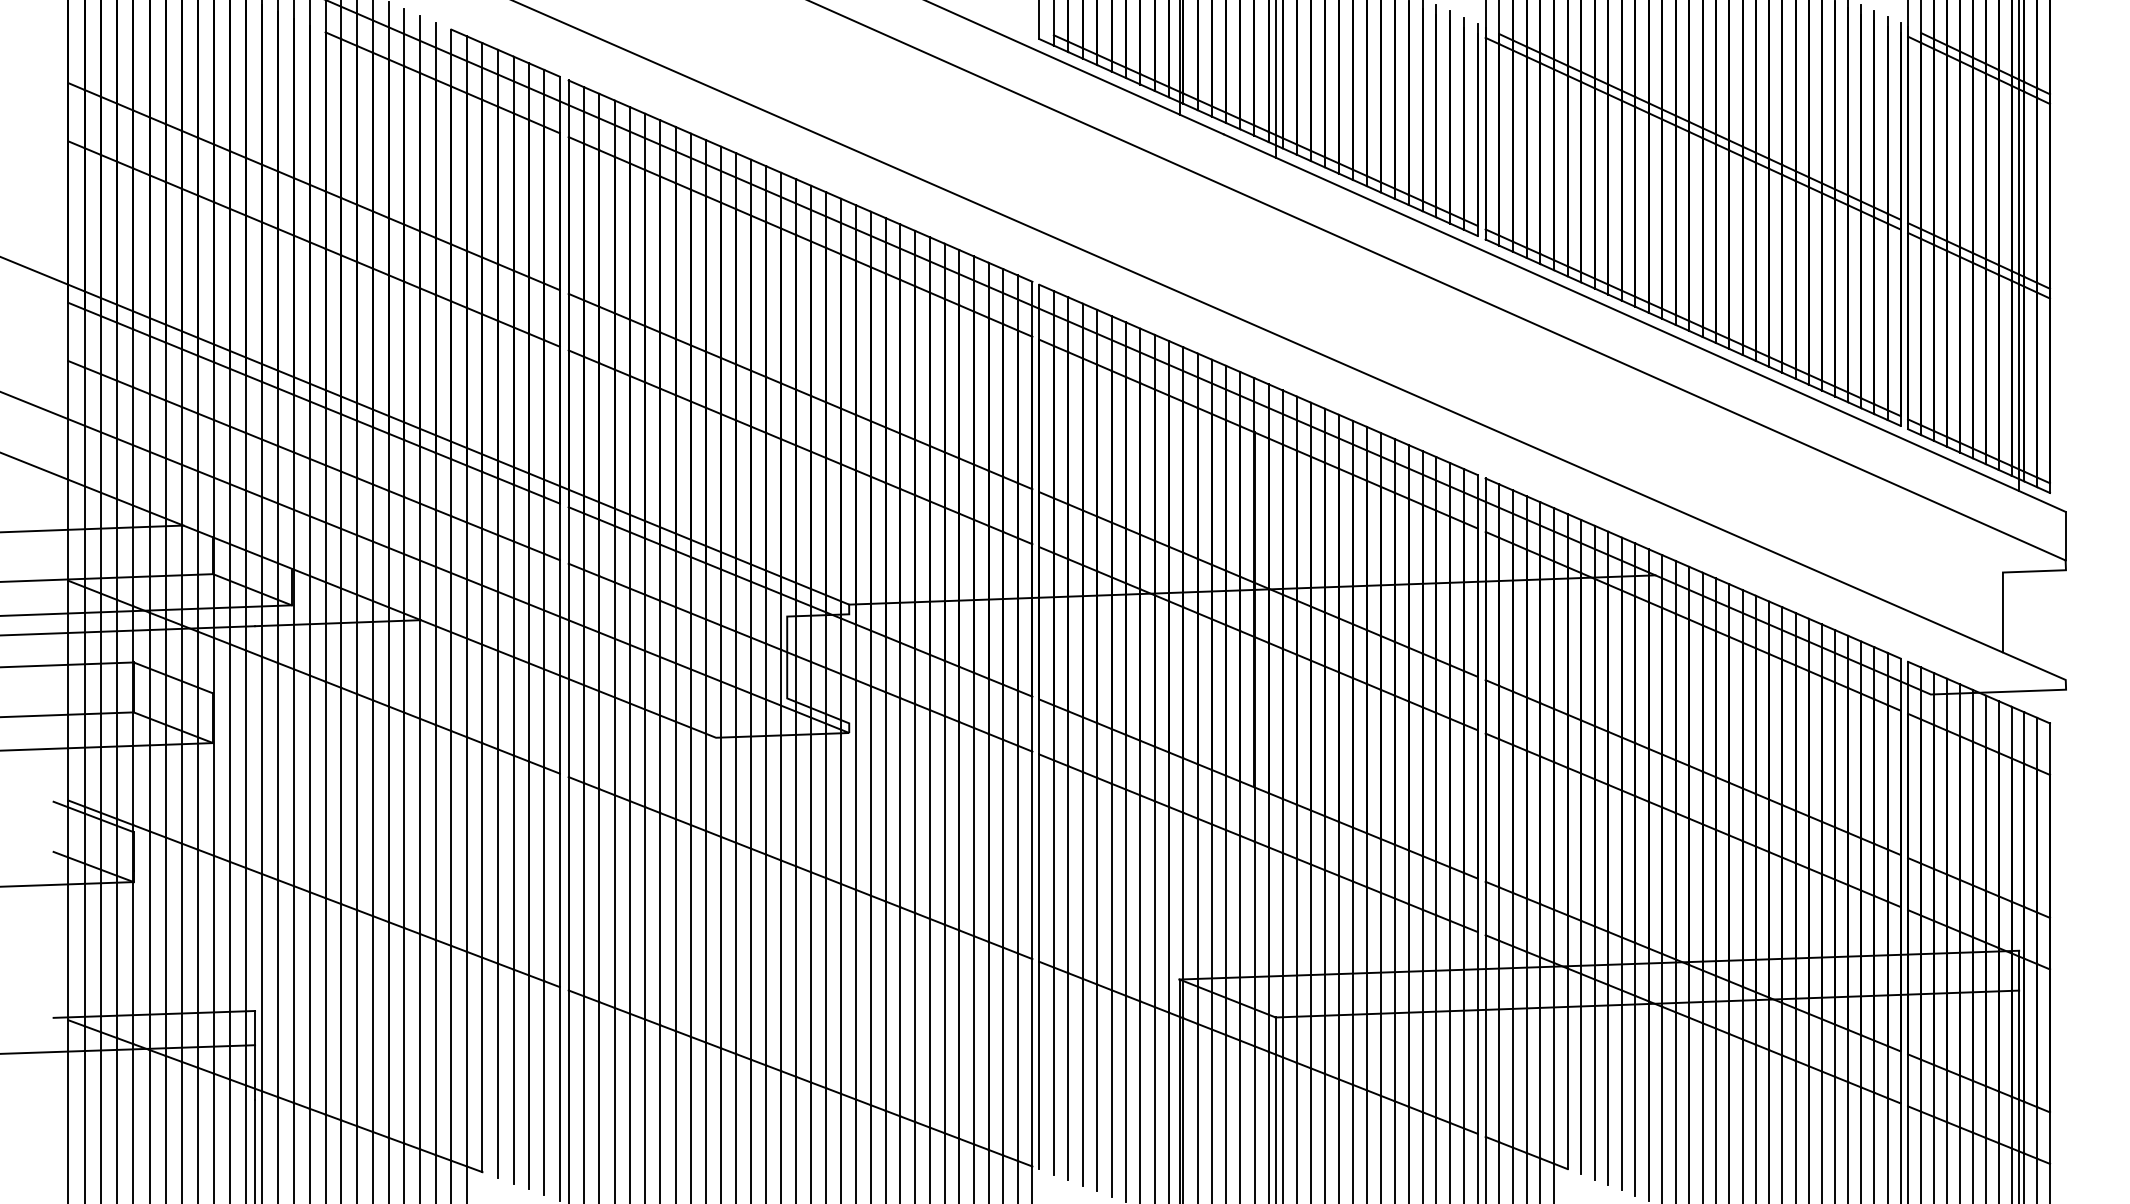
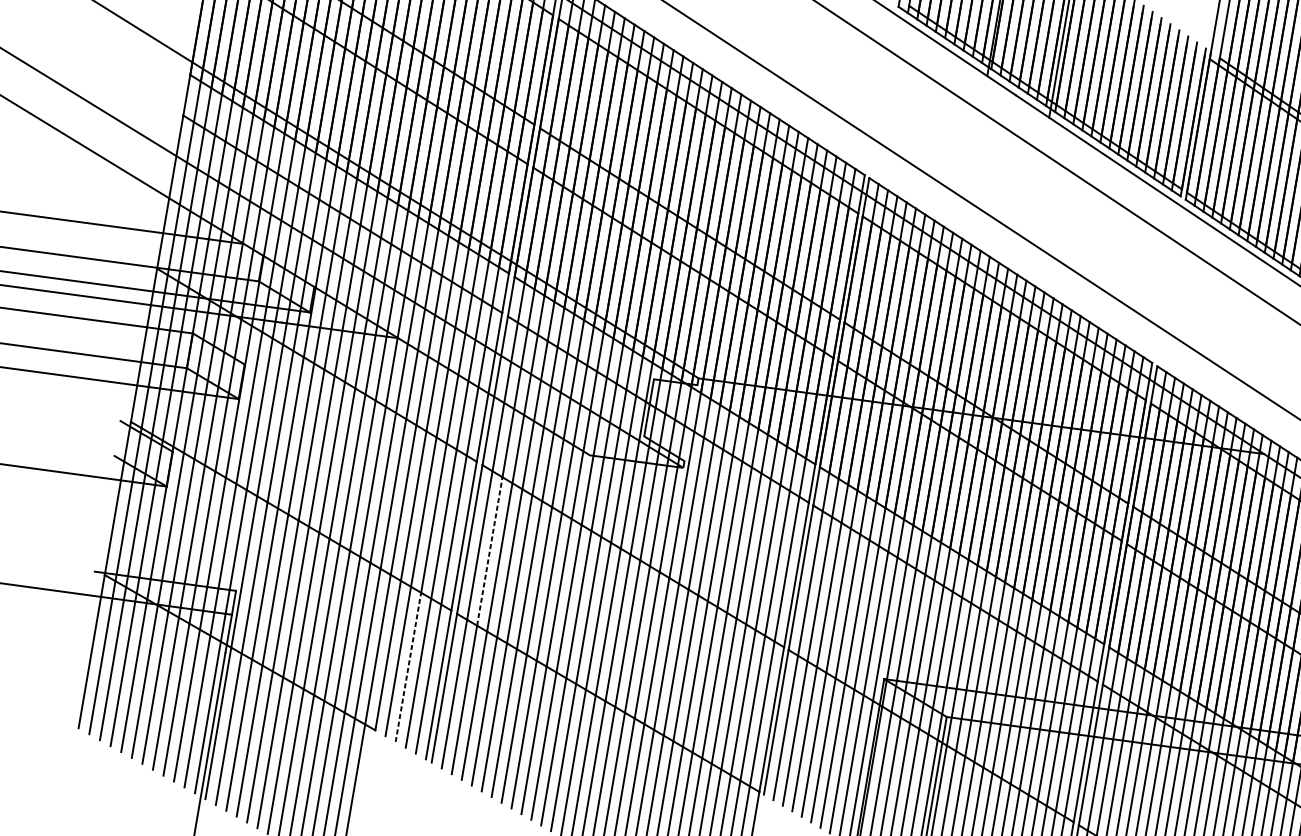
line: (599, 895) -> (489, 551), solid -> dashed
line: (513, 1076) -> (408, 667), solid -> dashed

